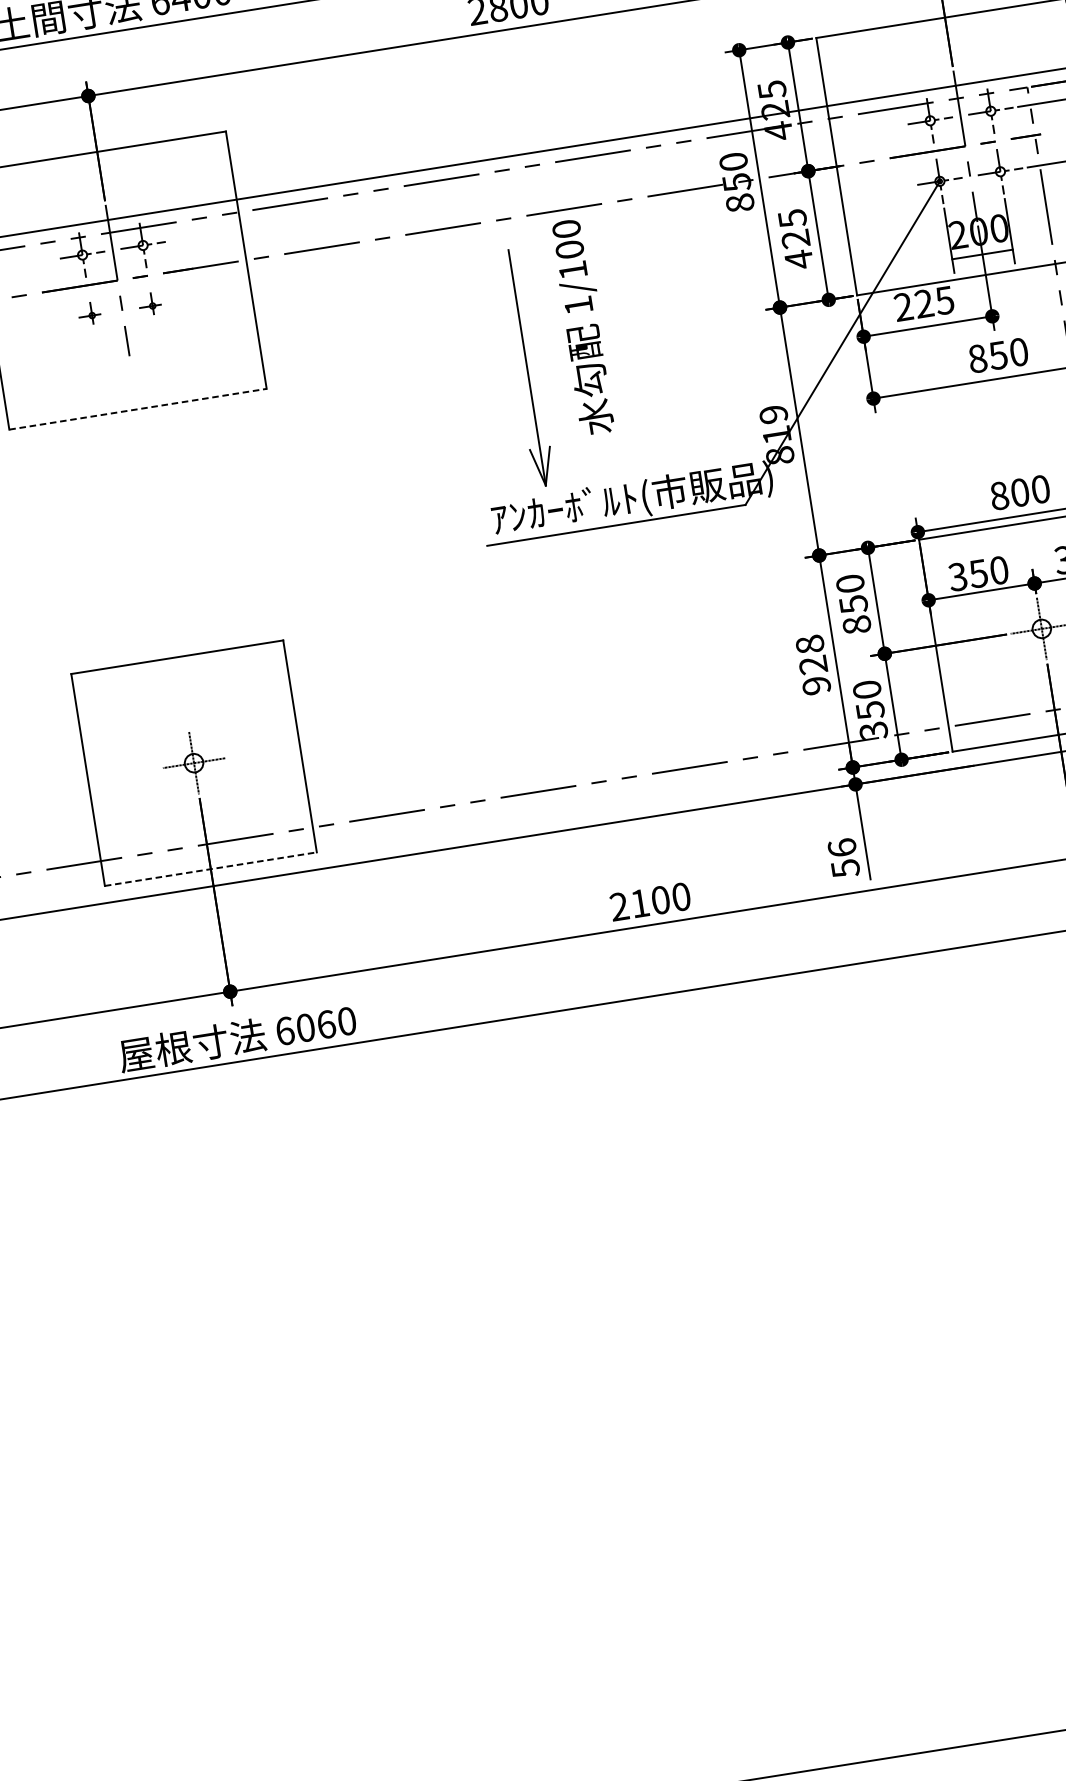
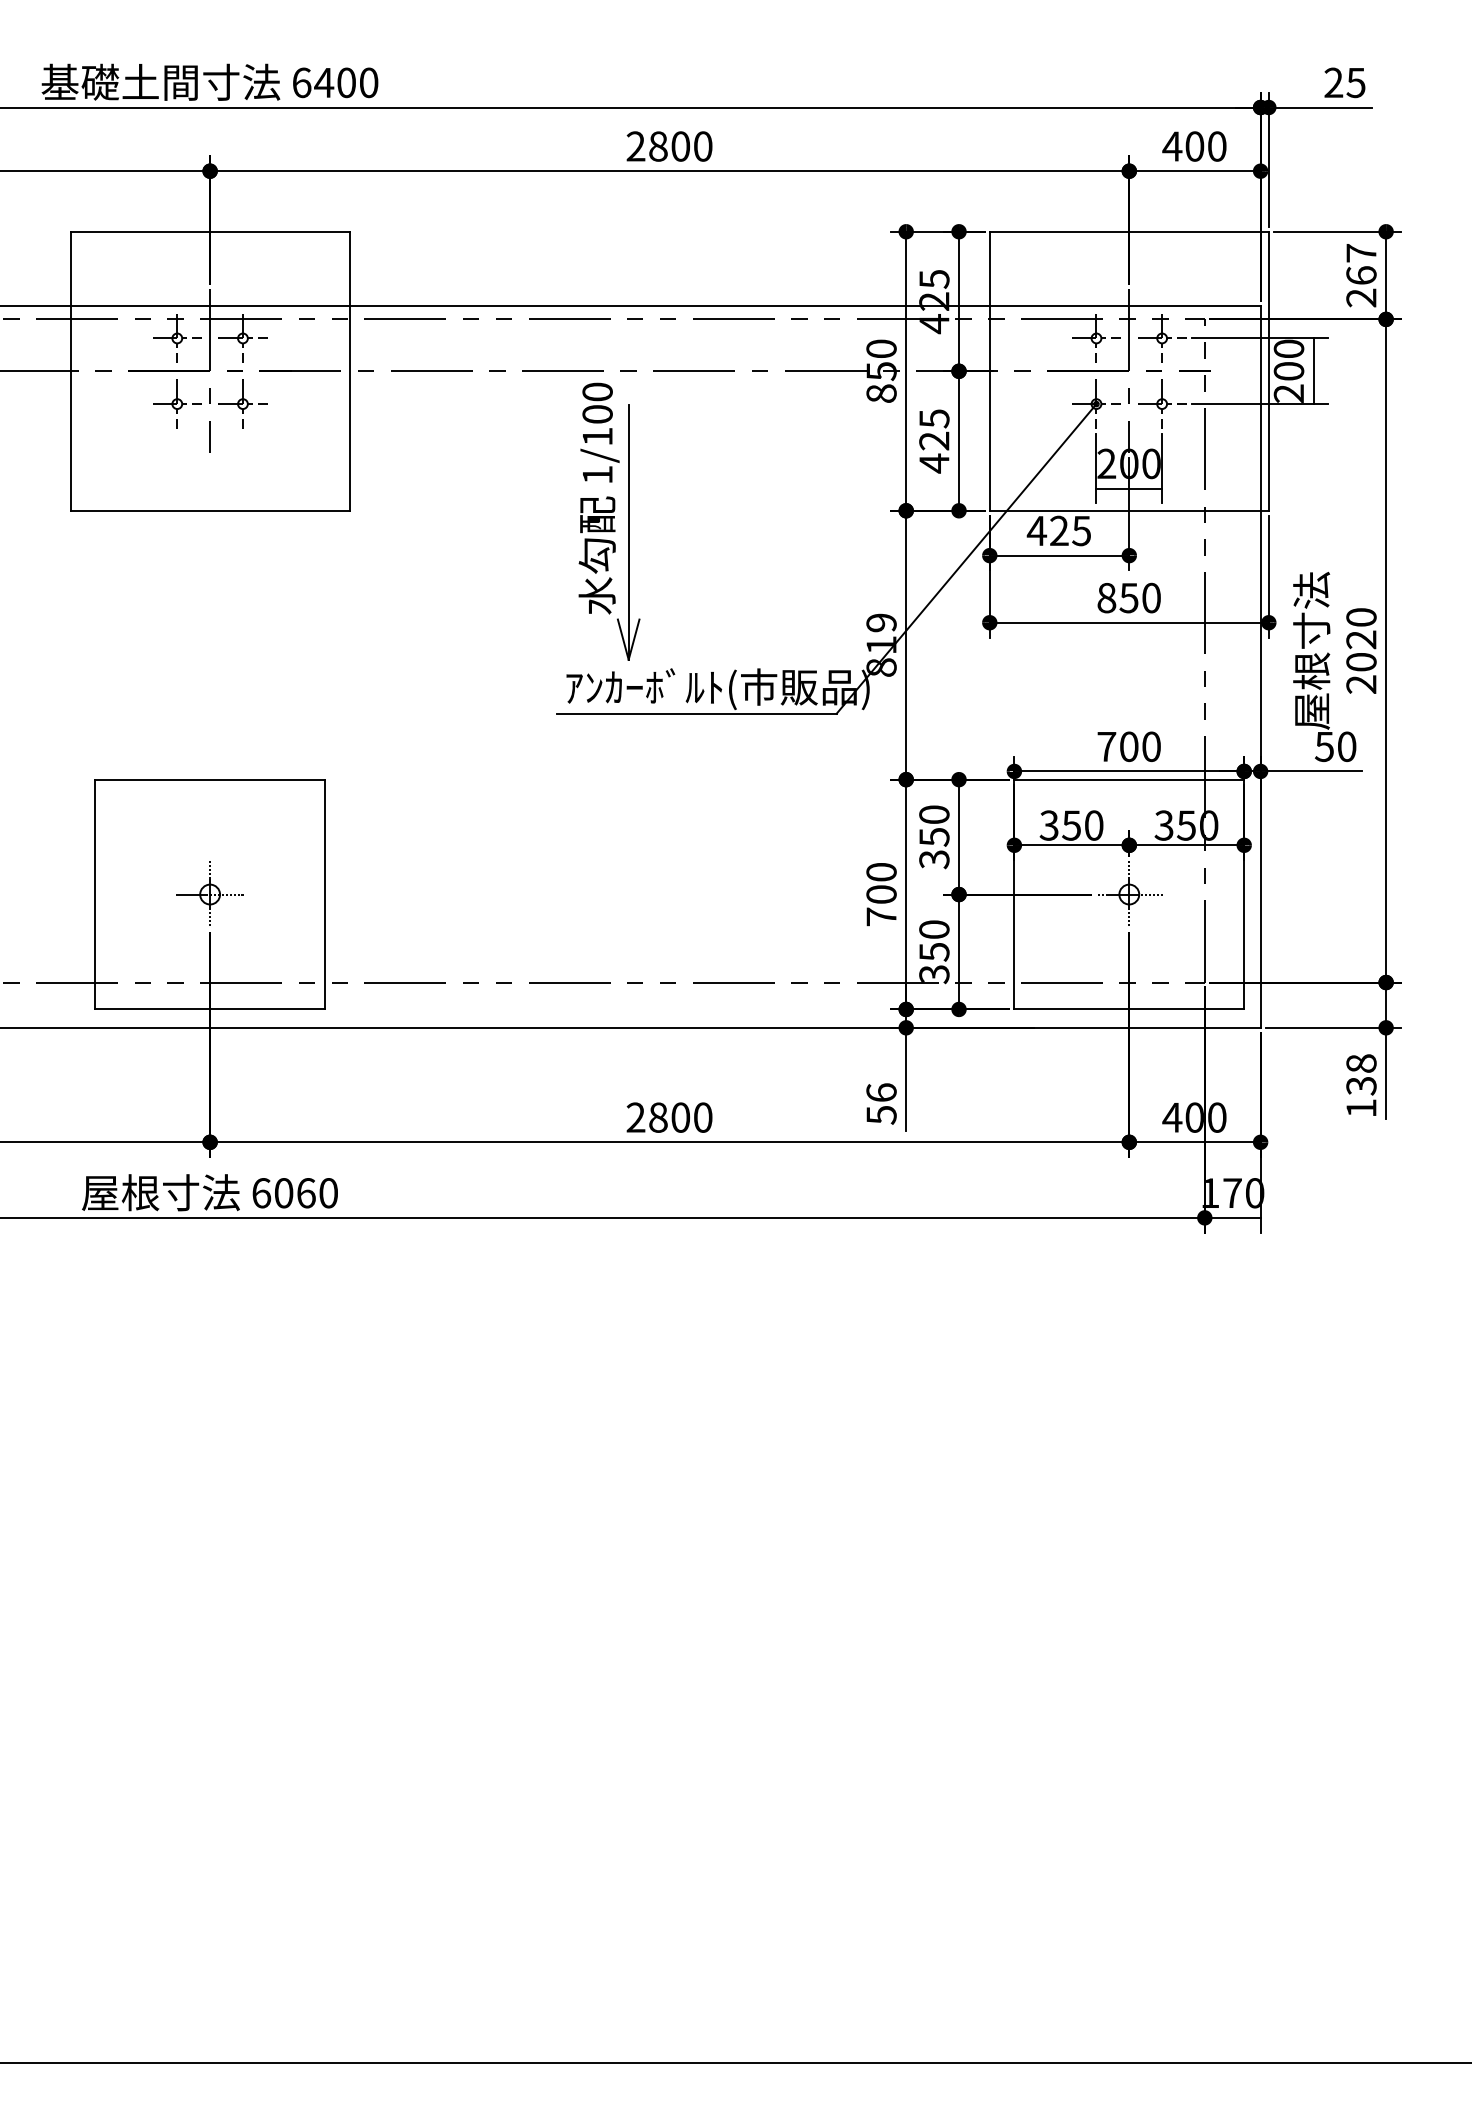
part: (152, 305) -> (242, 403), size x1.67
text: (903, 306) -> (1036, 530), 225 -> 425
part: (92, 315) -> (177, 403), size x1.67
text: (582, 327) -> (598, 498), moved
line: (138, 408) -> (210, 510), dashed -> solid
text: (999, 495) -> (1106, 746), 800 -> 700
text: (857, 625) -> (934, 859), 850 -> 350
text: (813, 665) -> (881, 894), 928 -> 700
line: (211, 869) -> (210, 1009), dashed -> solid
text: (640, 903) -> (658, 1117), 2100 -> 2800

